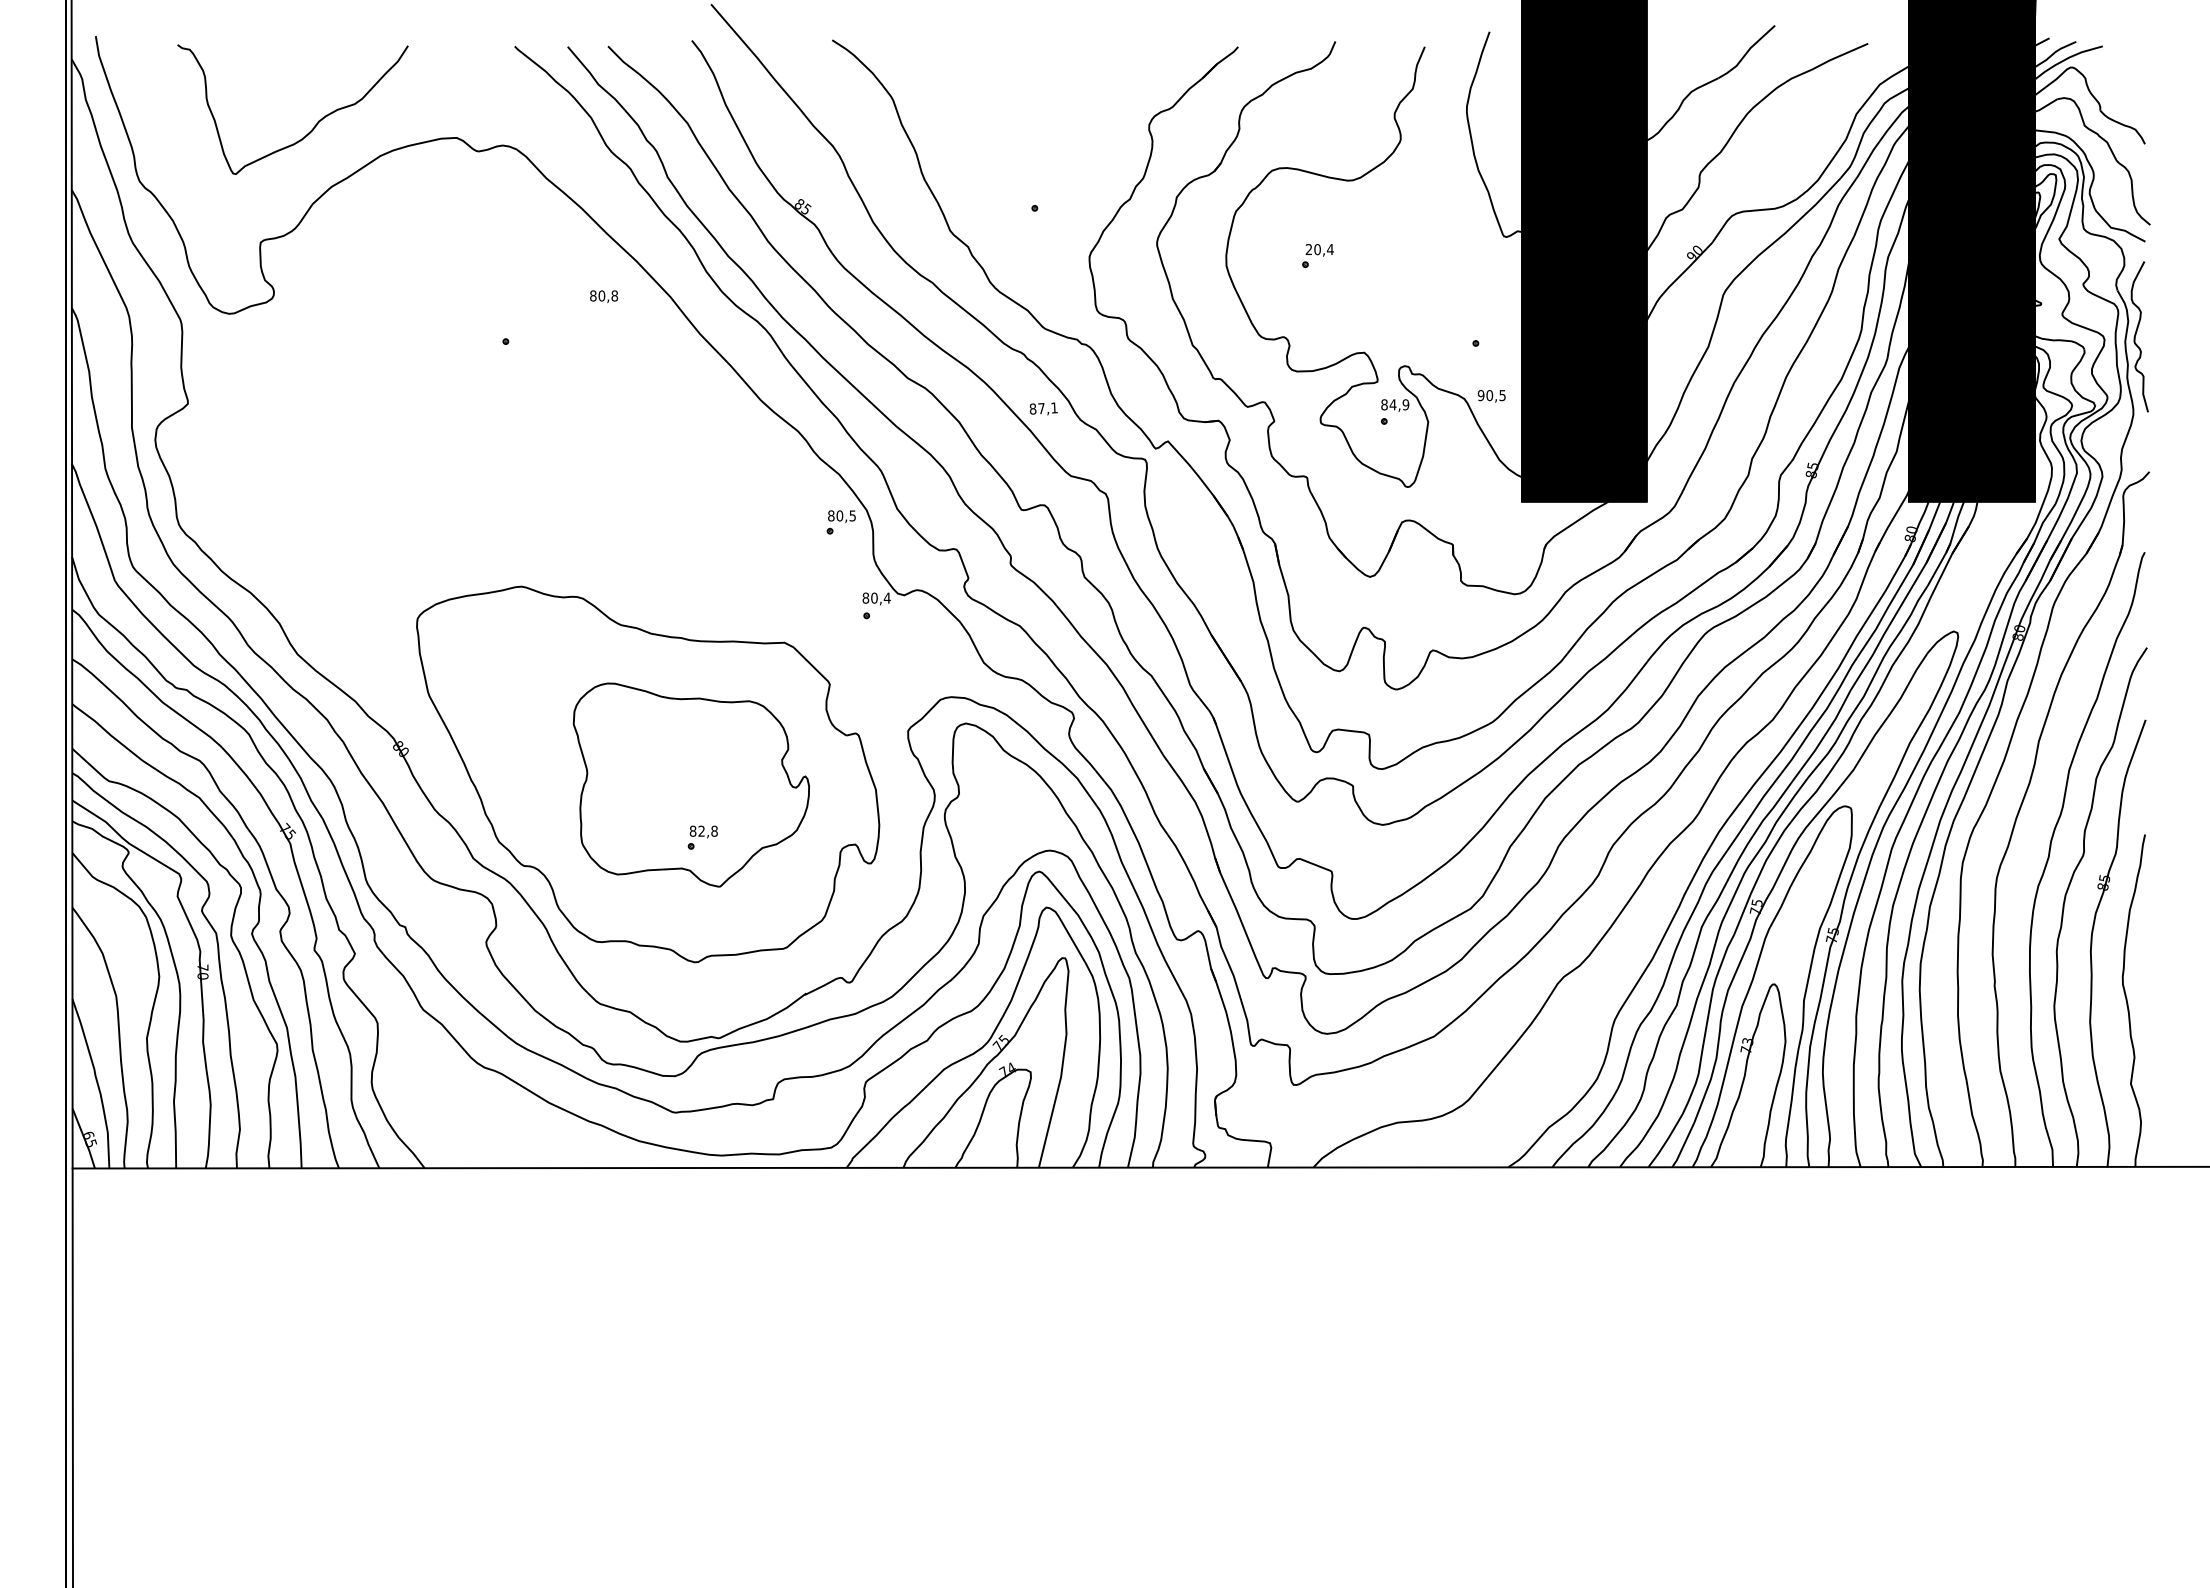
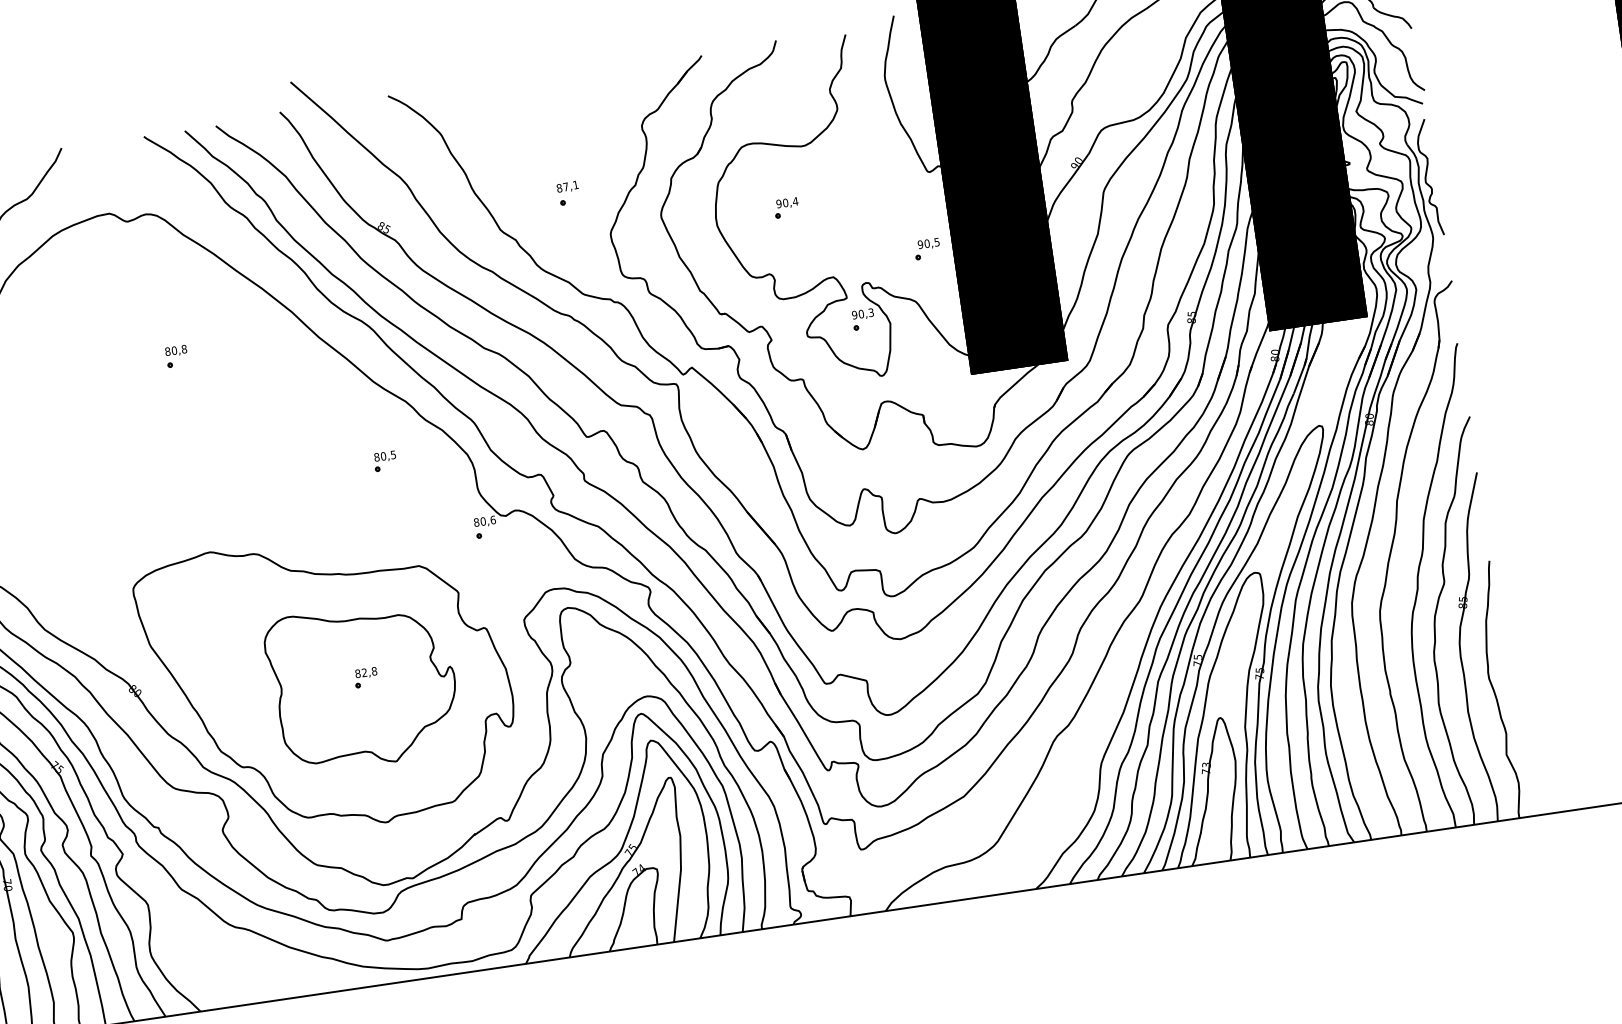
text: (1308, 249) -> (778, 203), 20,4 -> 90,4
text: (604, 296) -> (176, 350), moved
text: (1491, 396) -> (928, 244), moved
text: (1395, 404) -> (863, 313), 84,9 -> 90,3
text: (1043, 408) -> (567, 186), moved
part: (840, 522) -> (384, 461), moved
text: (886, 597) -> (492, 519), 80,4 -> 80,6
part: (702, 837) -> (365, 677), moved

